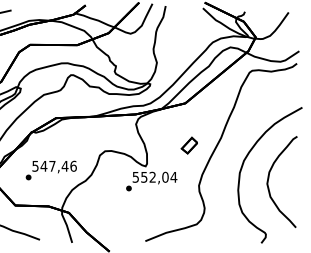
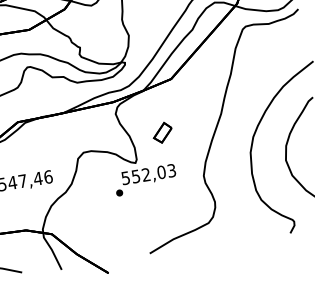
part: (188, 145) -> (161, 132), moved
text: (173, 176) -> (171, 169), 552,04 -> 552,03

